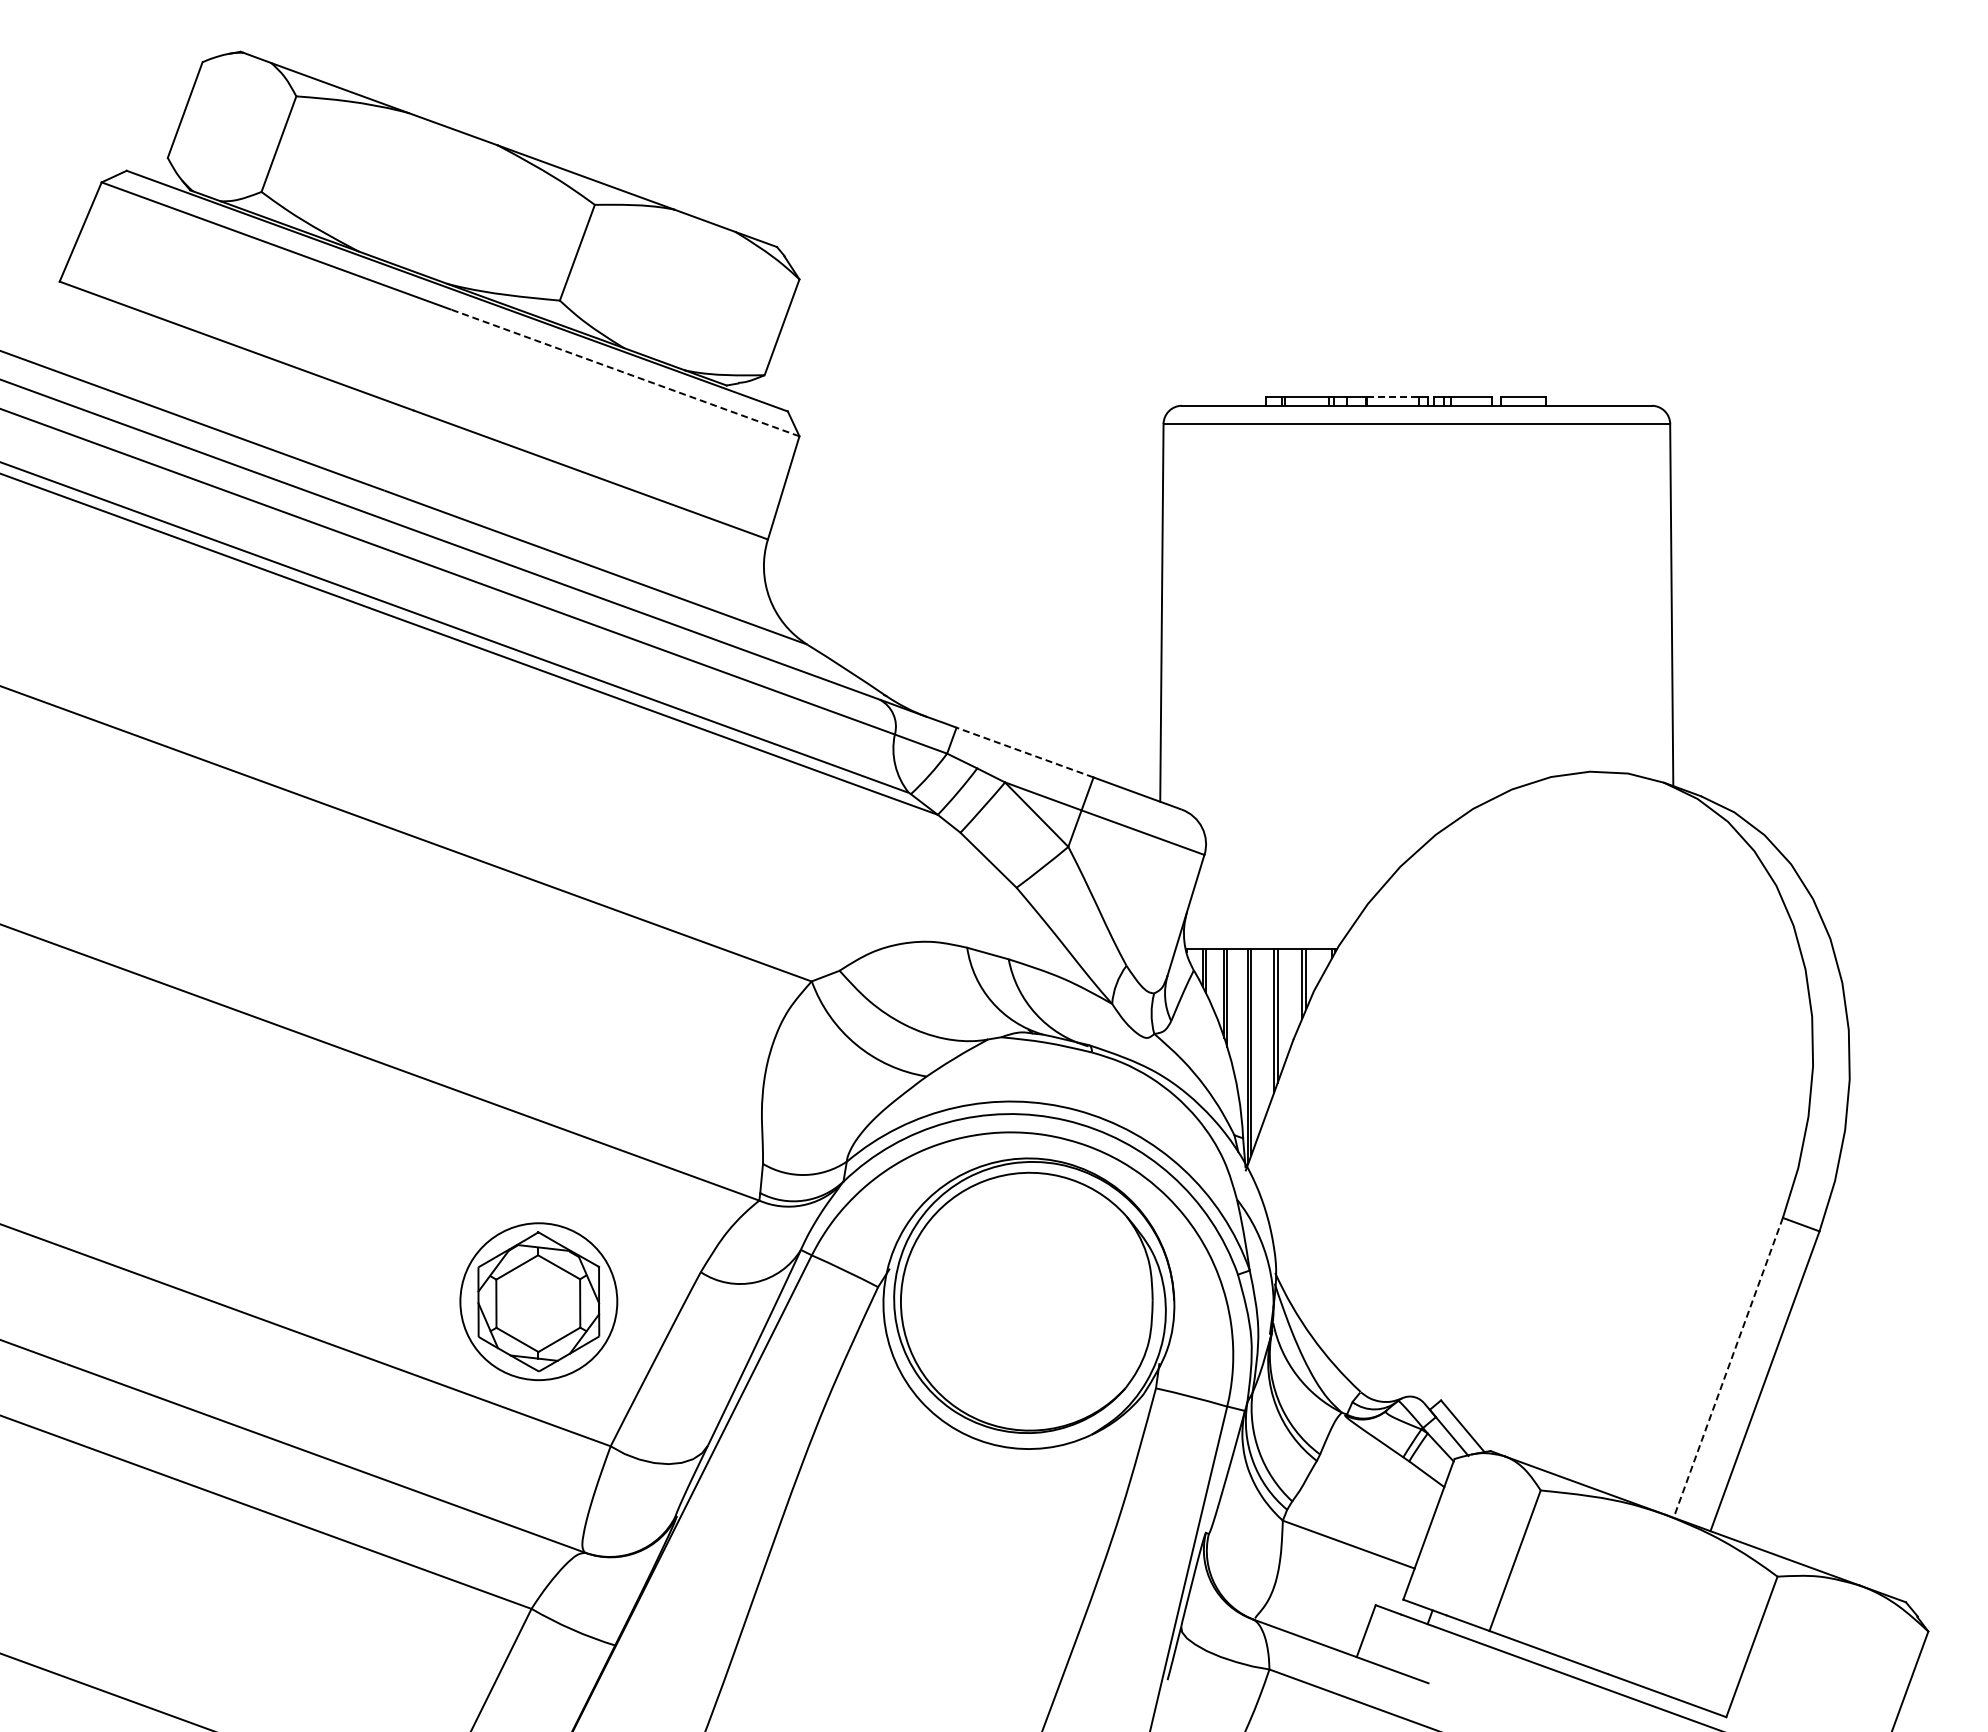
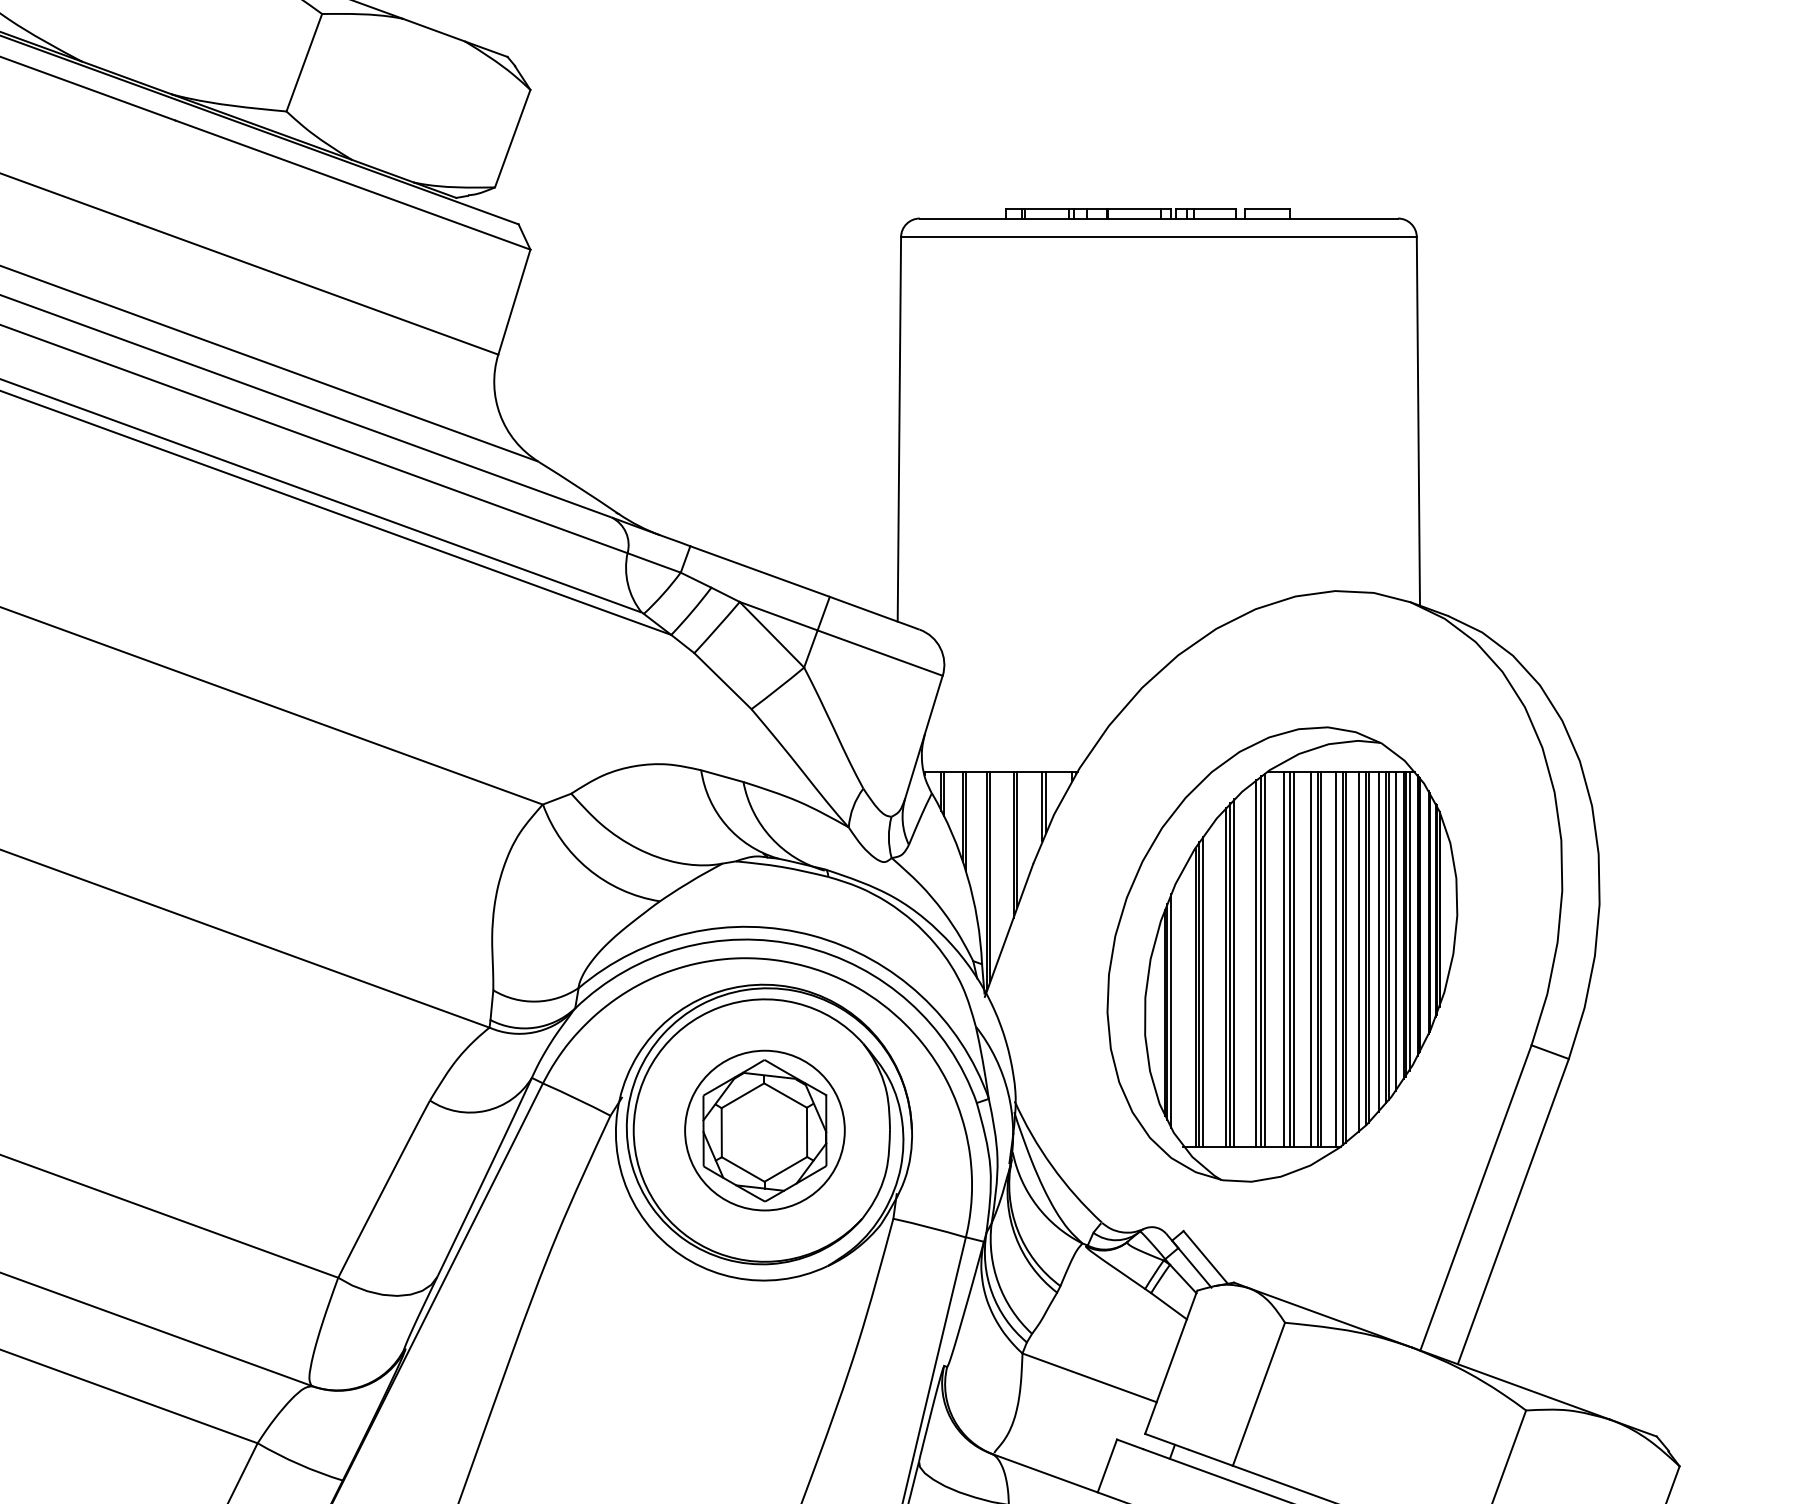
line: (625, 372) -> (353, 184), dashed -> solid
line: (1393, 396) -> (1135, 209), dashed -> solid
line: (1025, 752) -> (760, 571), dashed -> solid
part: (1537, 1128) -> (1281, 954), added
part: (538, 1301) -> (764, 1130), moved
line: (1728, 1367) -> (1476, 1197), dashed -> solid

